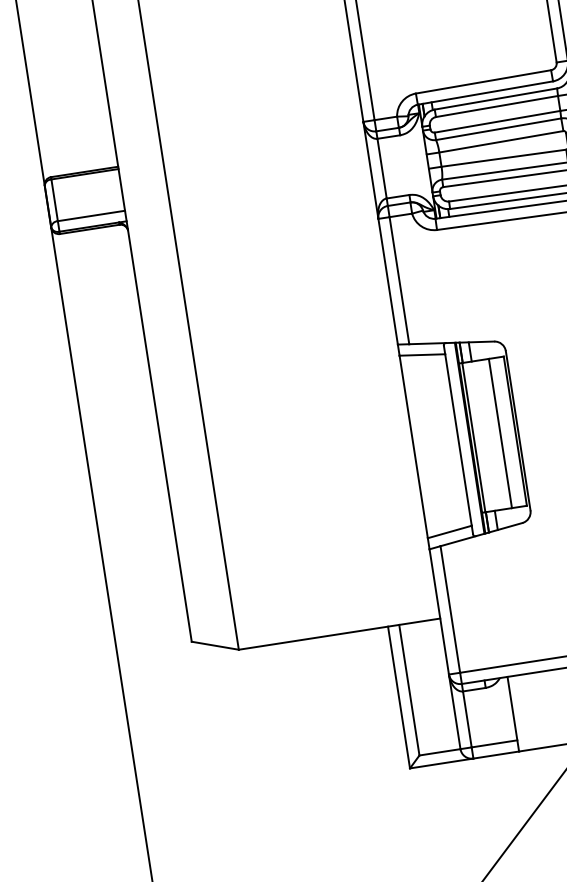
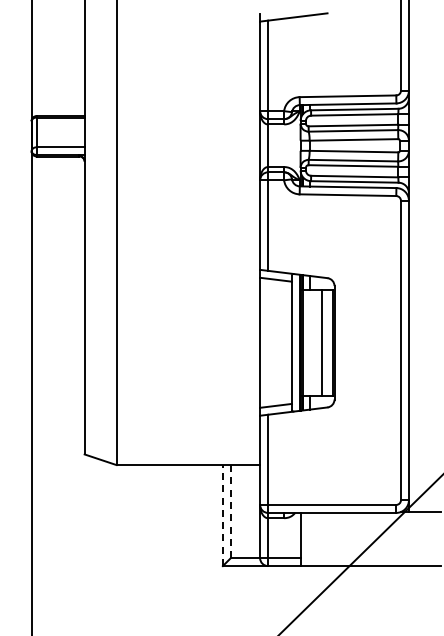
line: (408, 690) -> (230, 511), solid -> dashed
line: (398, 697) -> (222, 515), solid -> dashed

